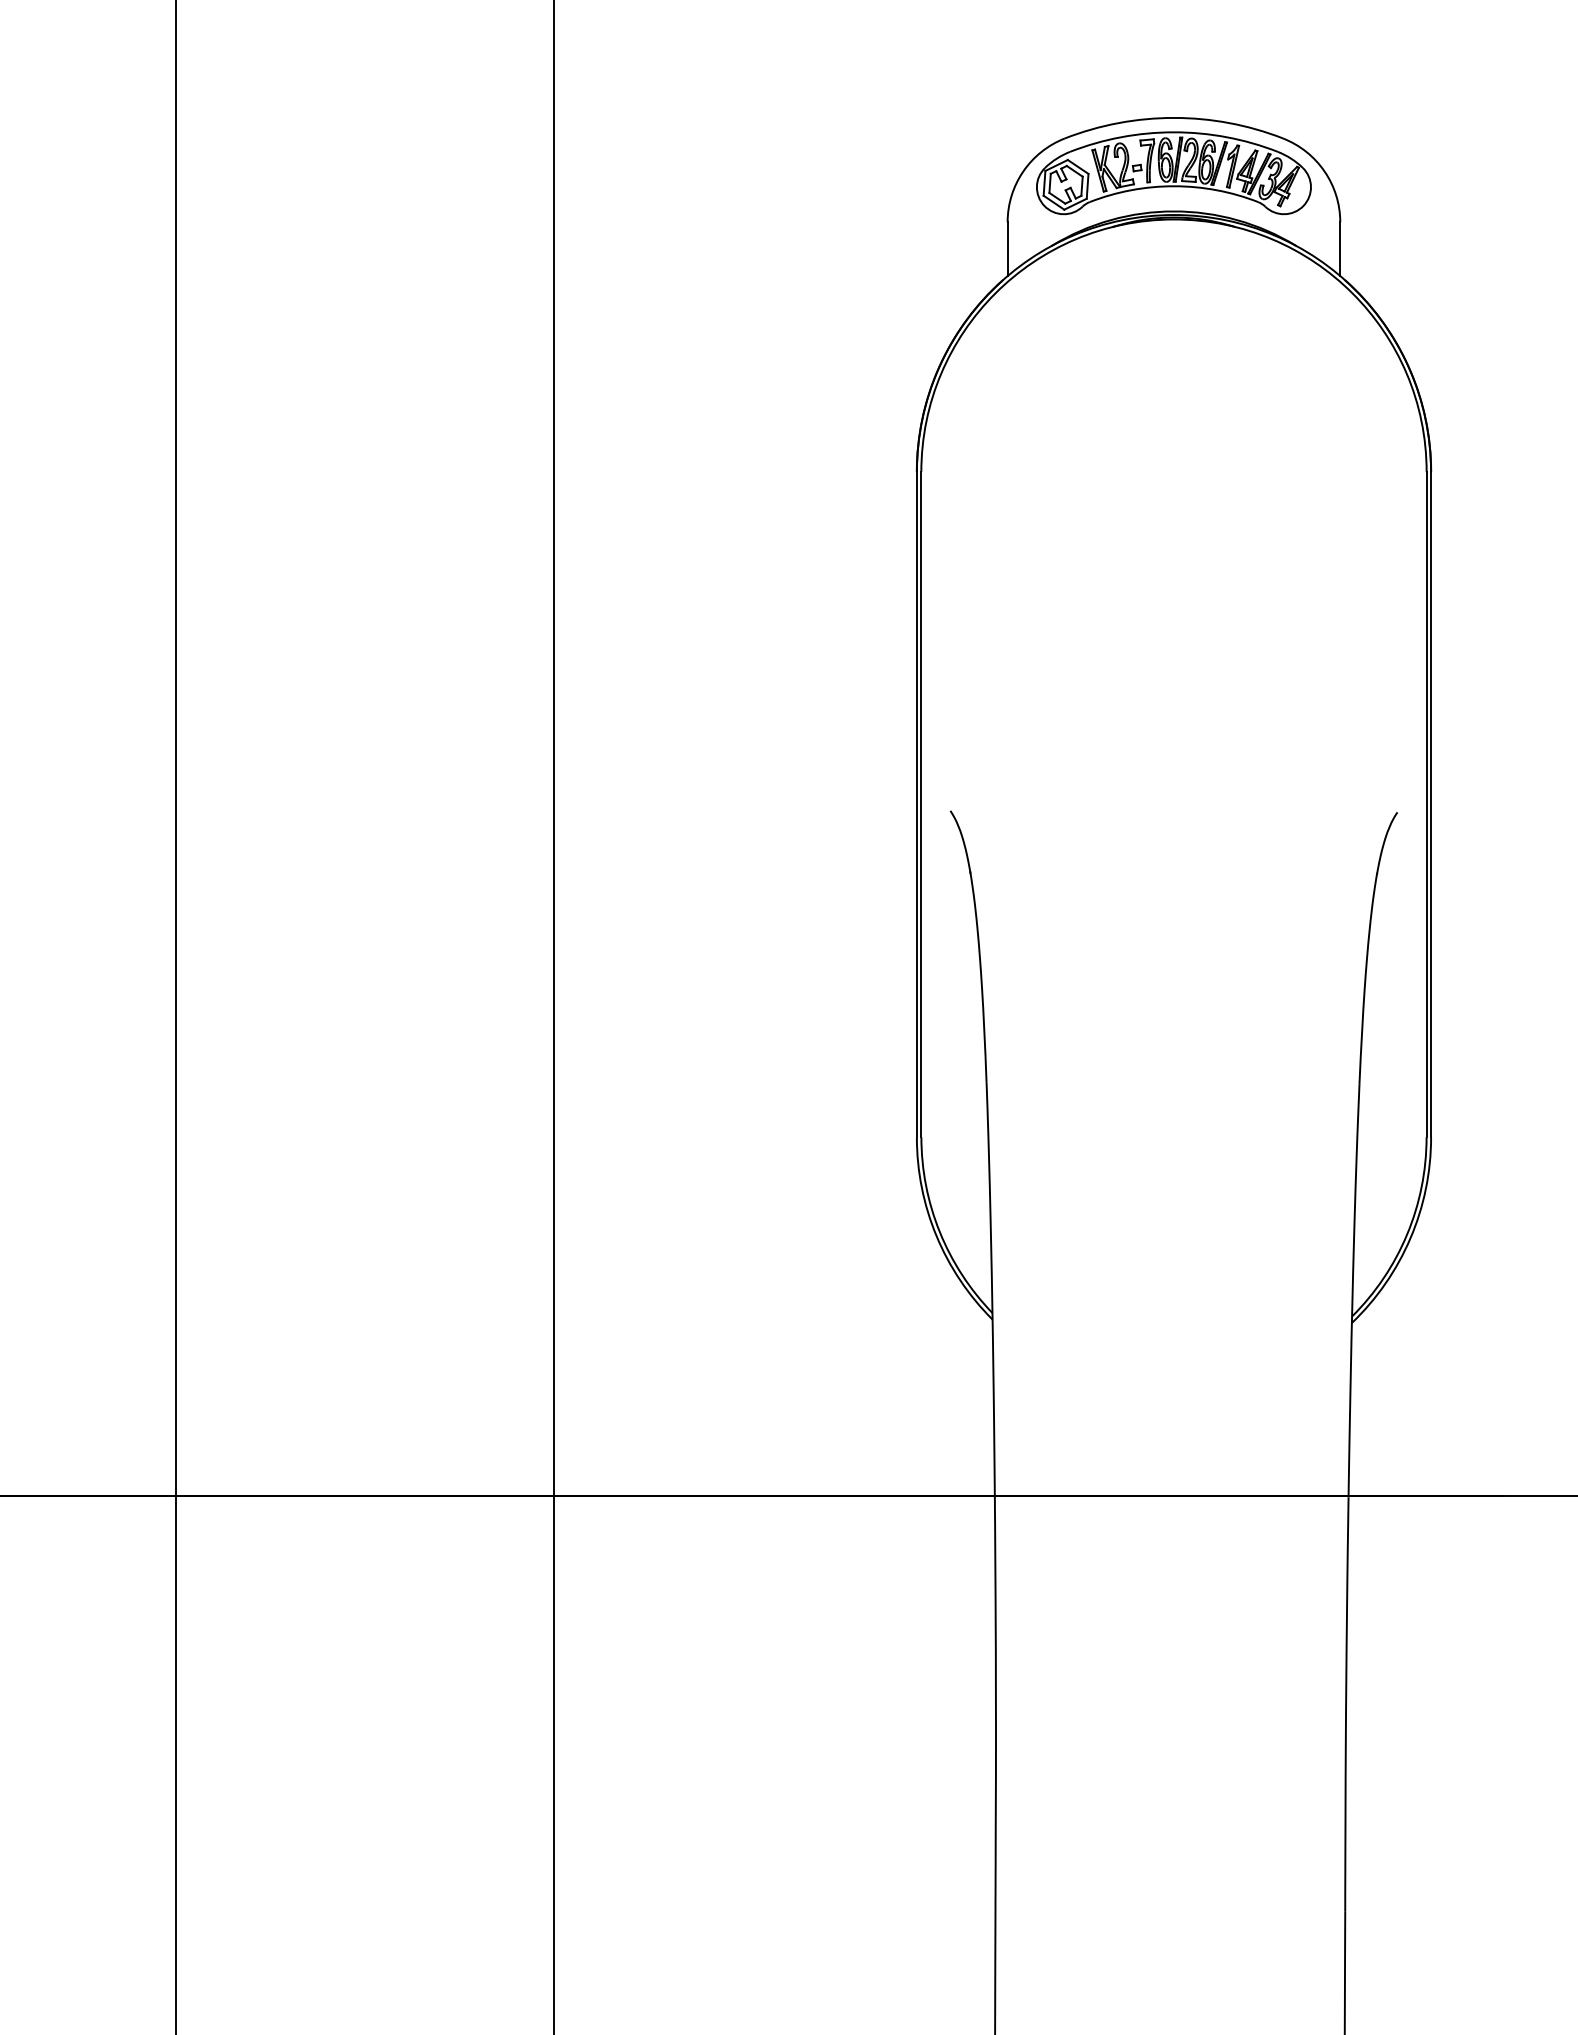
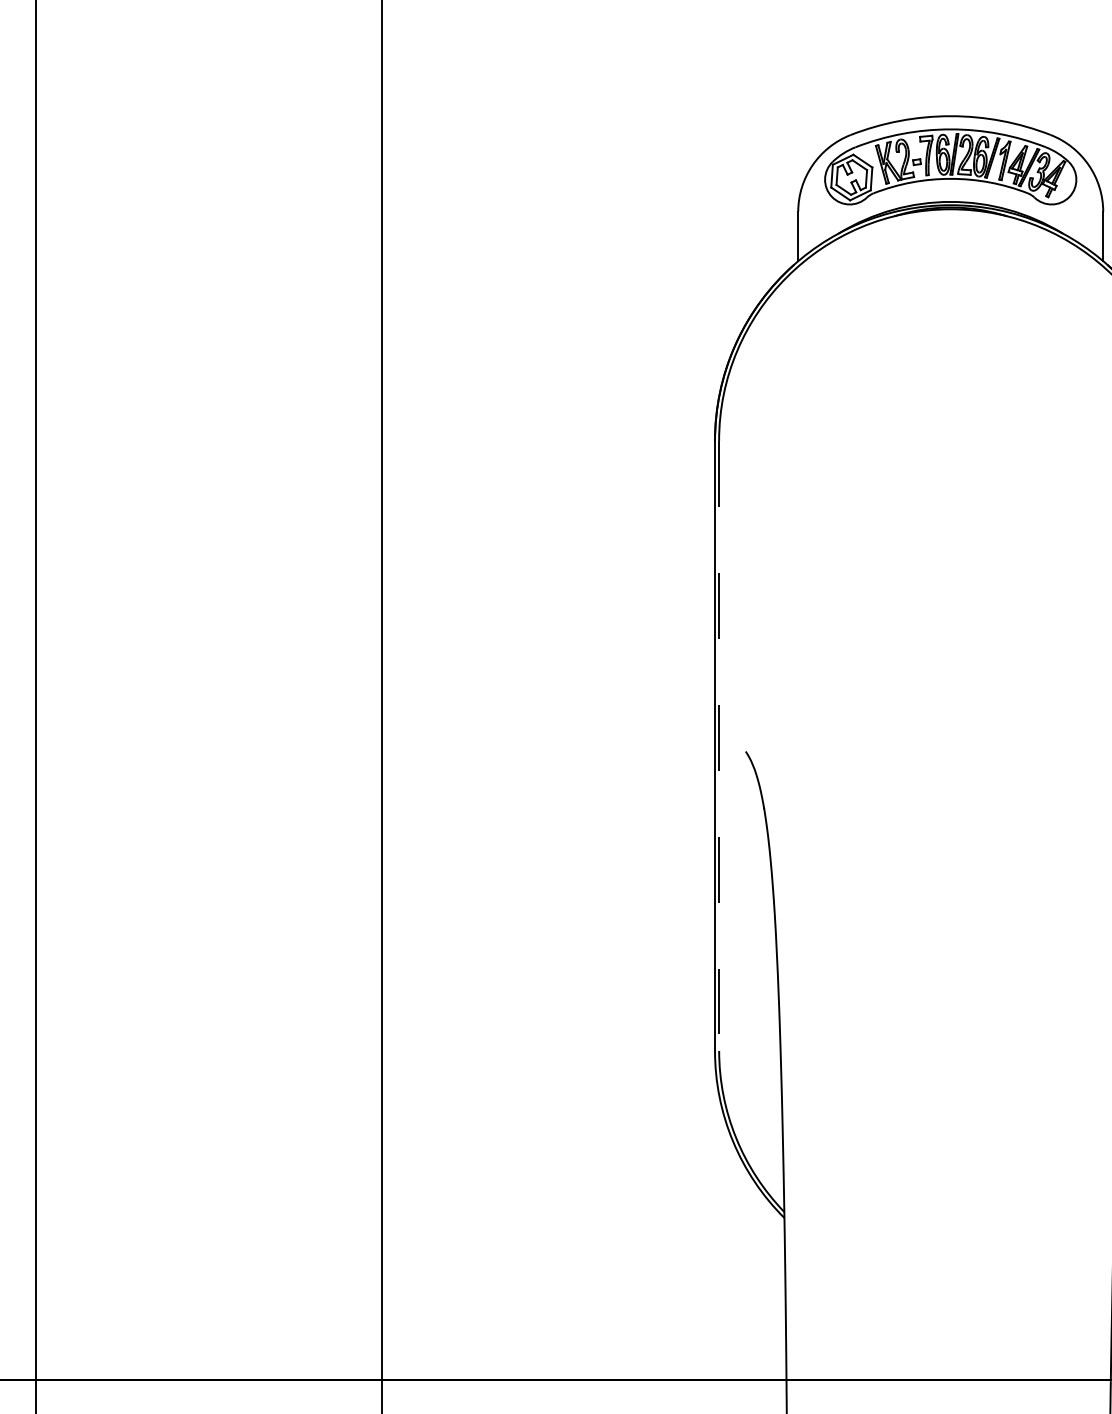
line: (921, 804) -> (719, 745), solid -> dashed

